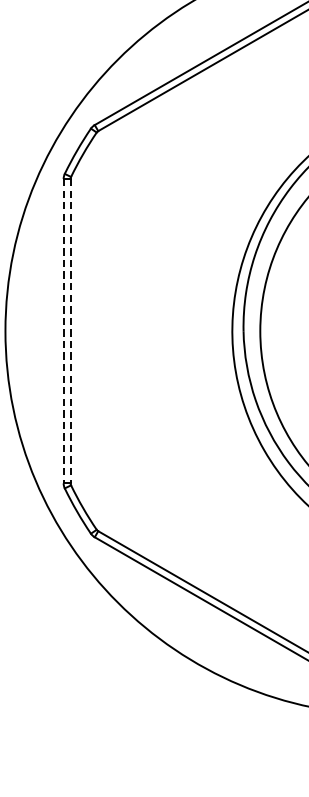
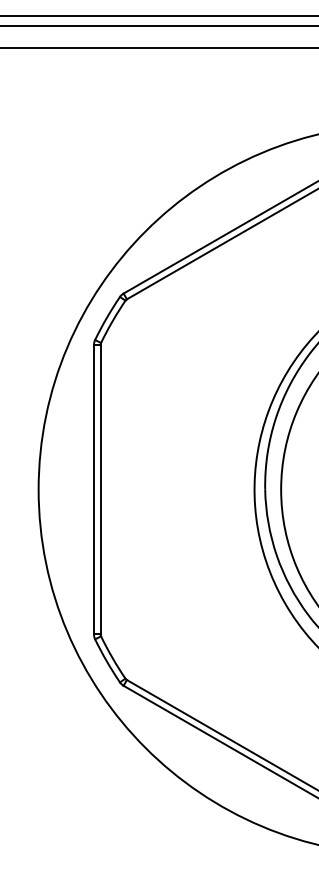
line: (64, 330) -> (94, 489), dashed -> solid
line: (70, 330) -> (100, 489), dashed -> solid

